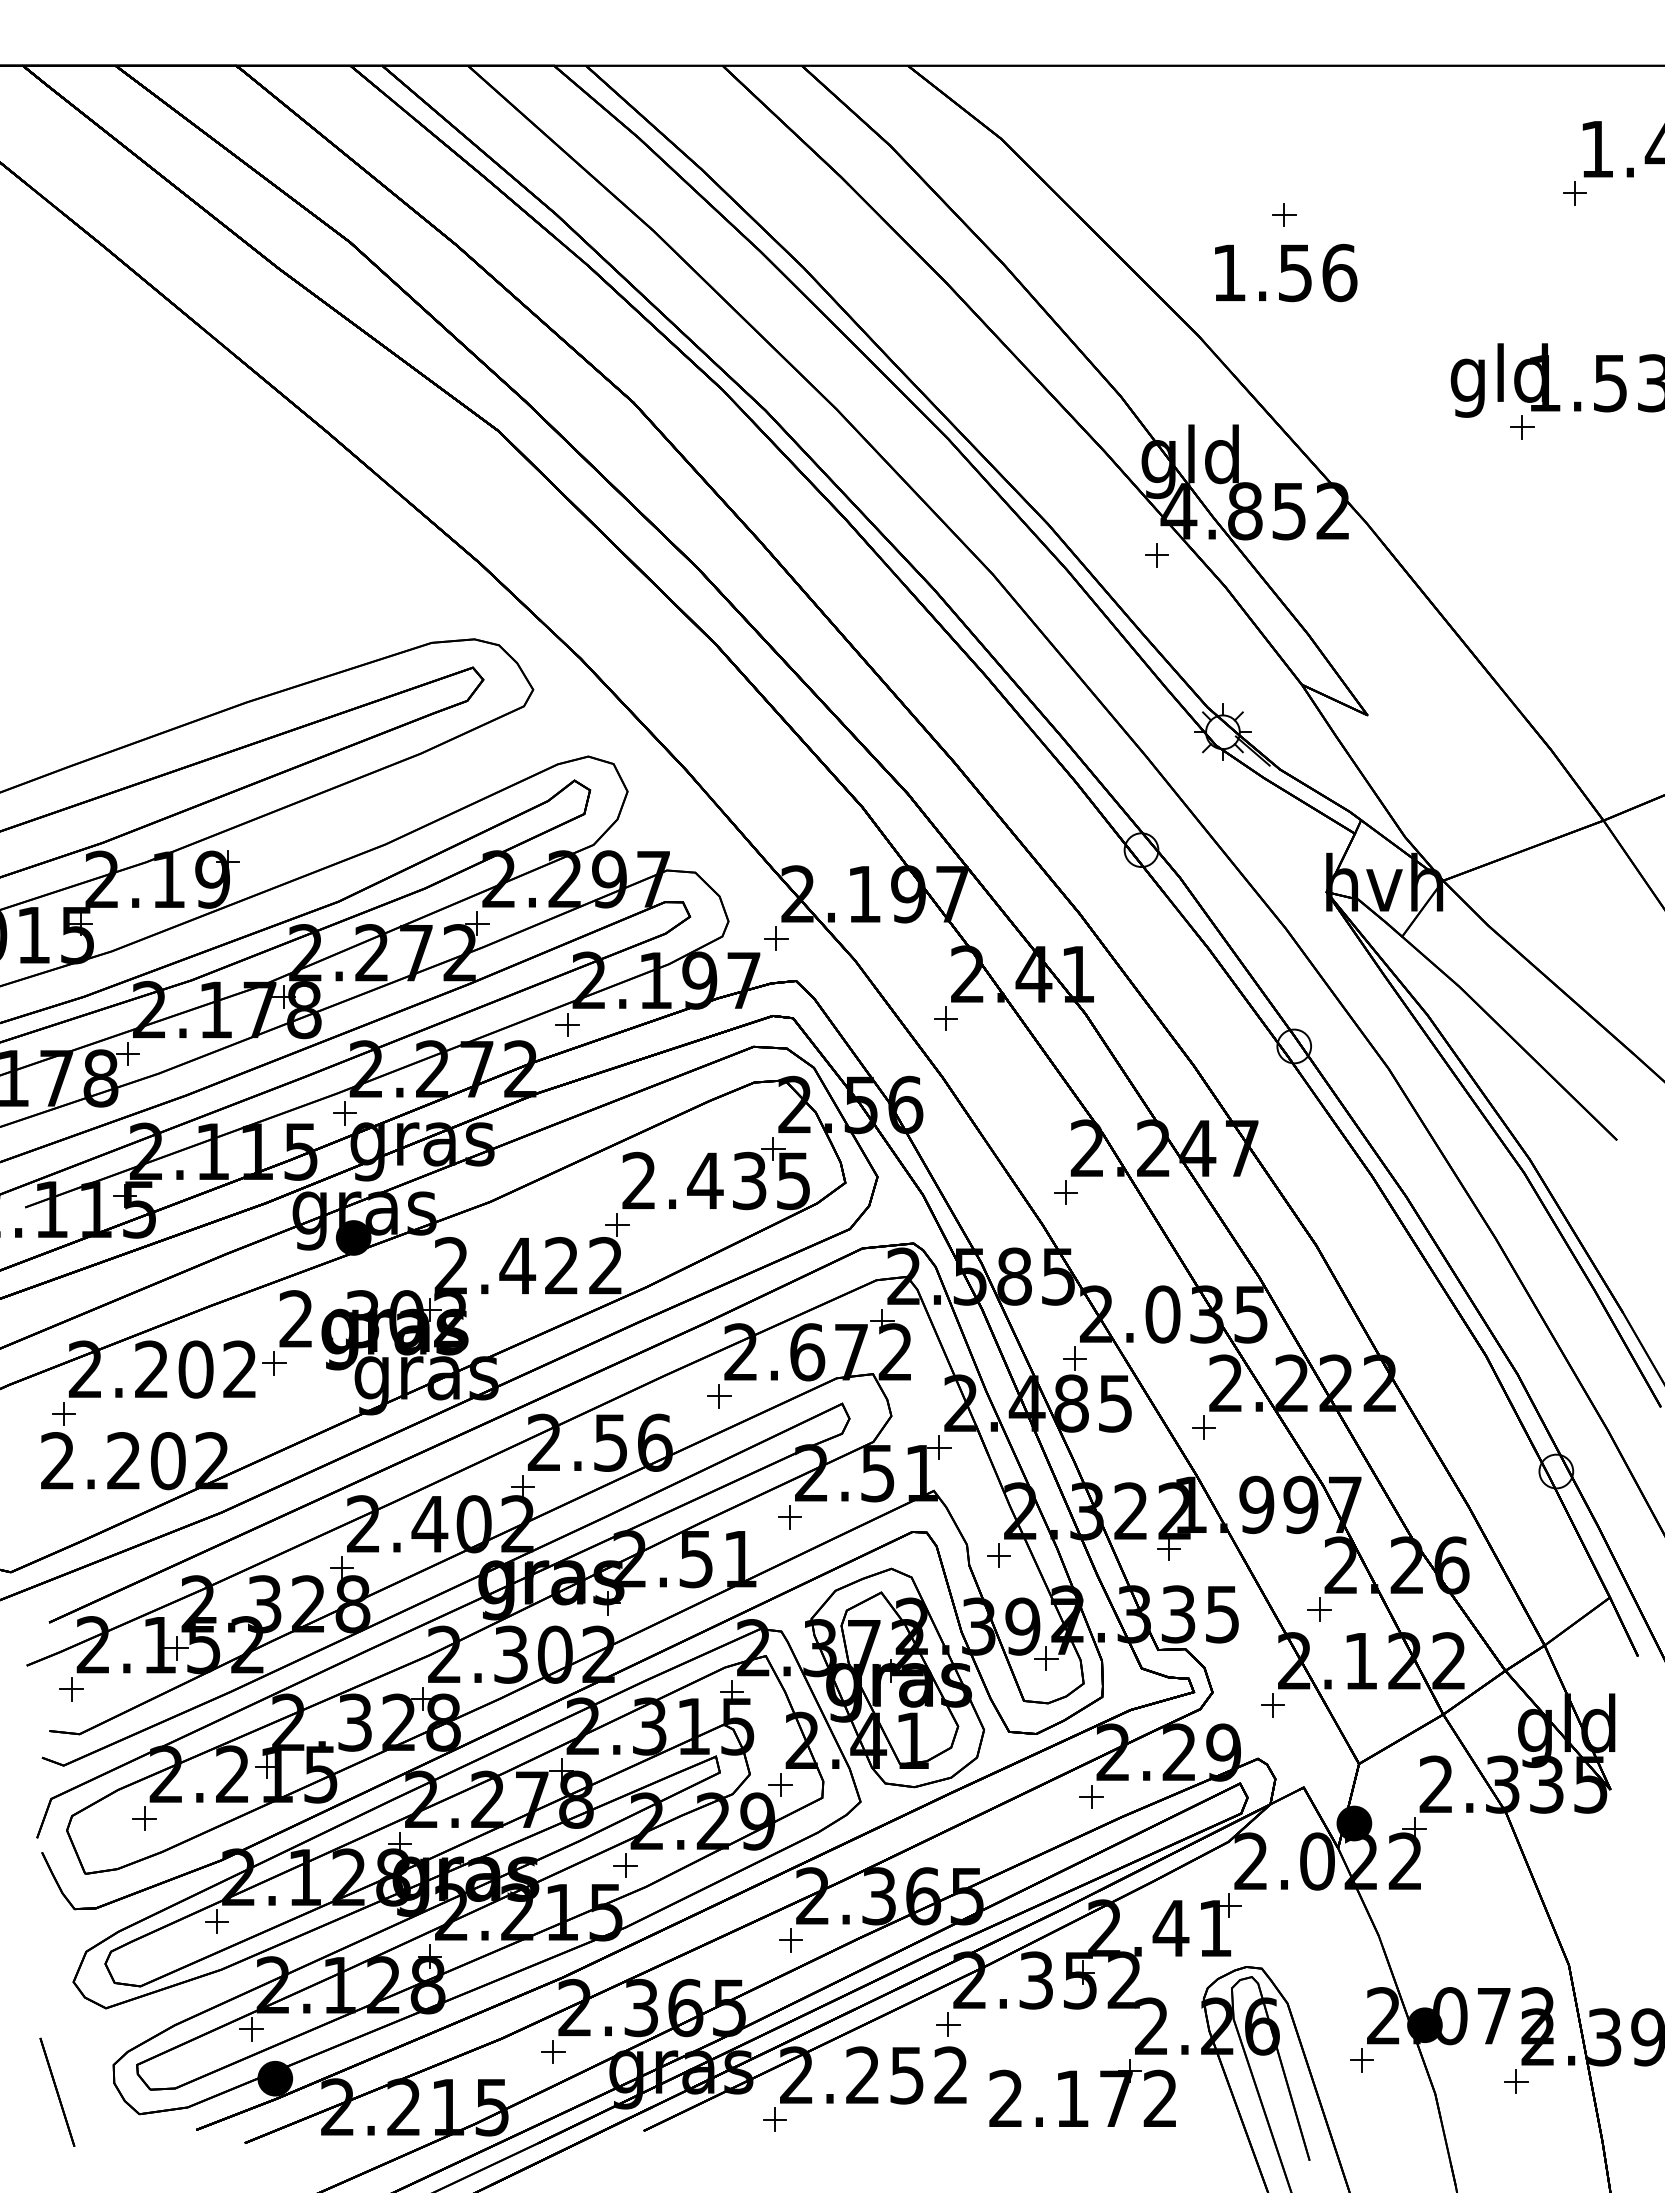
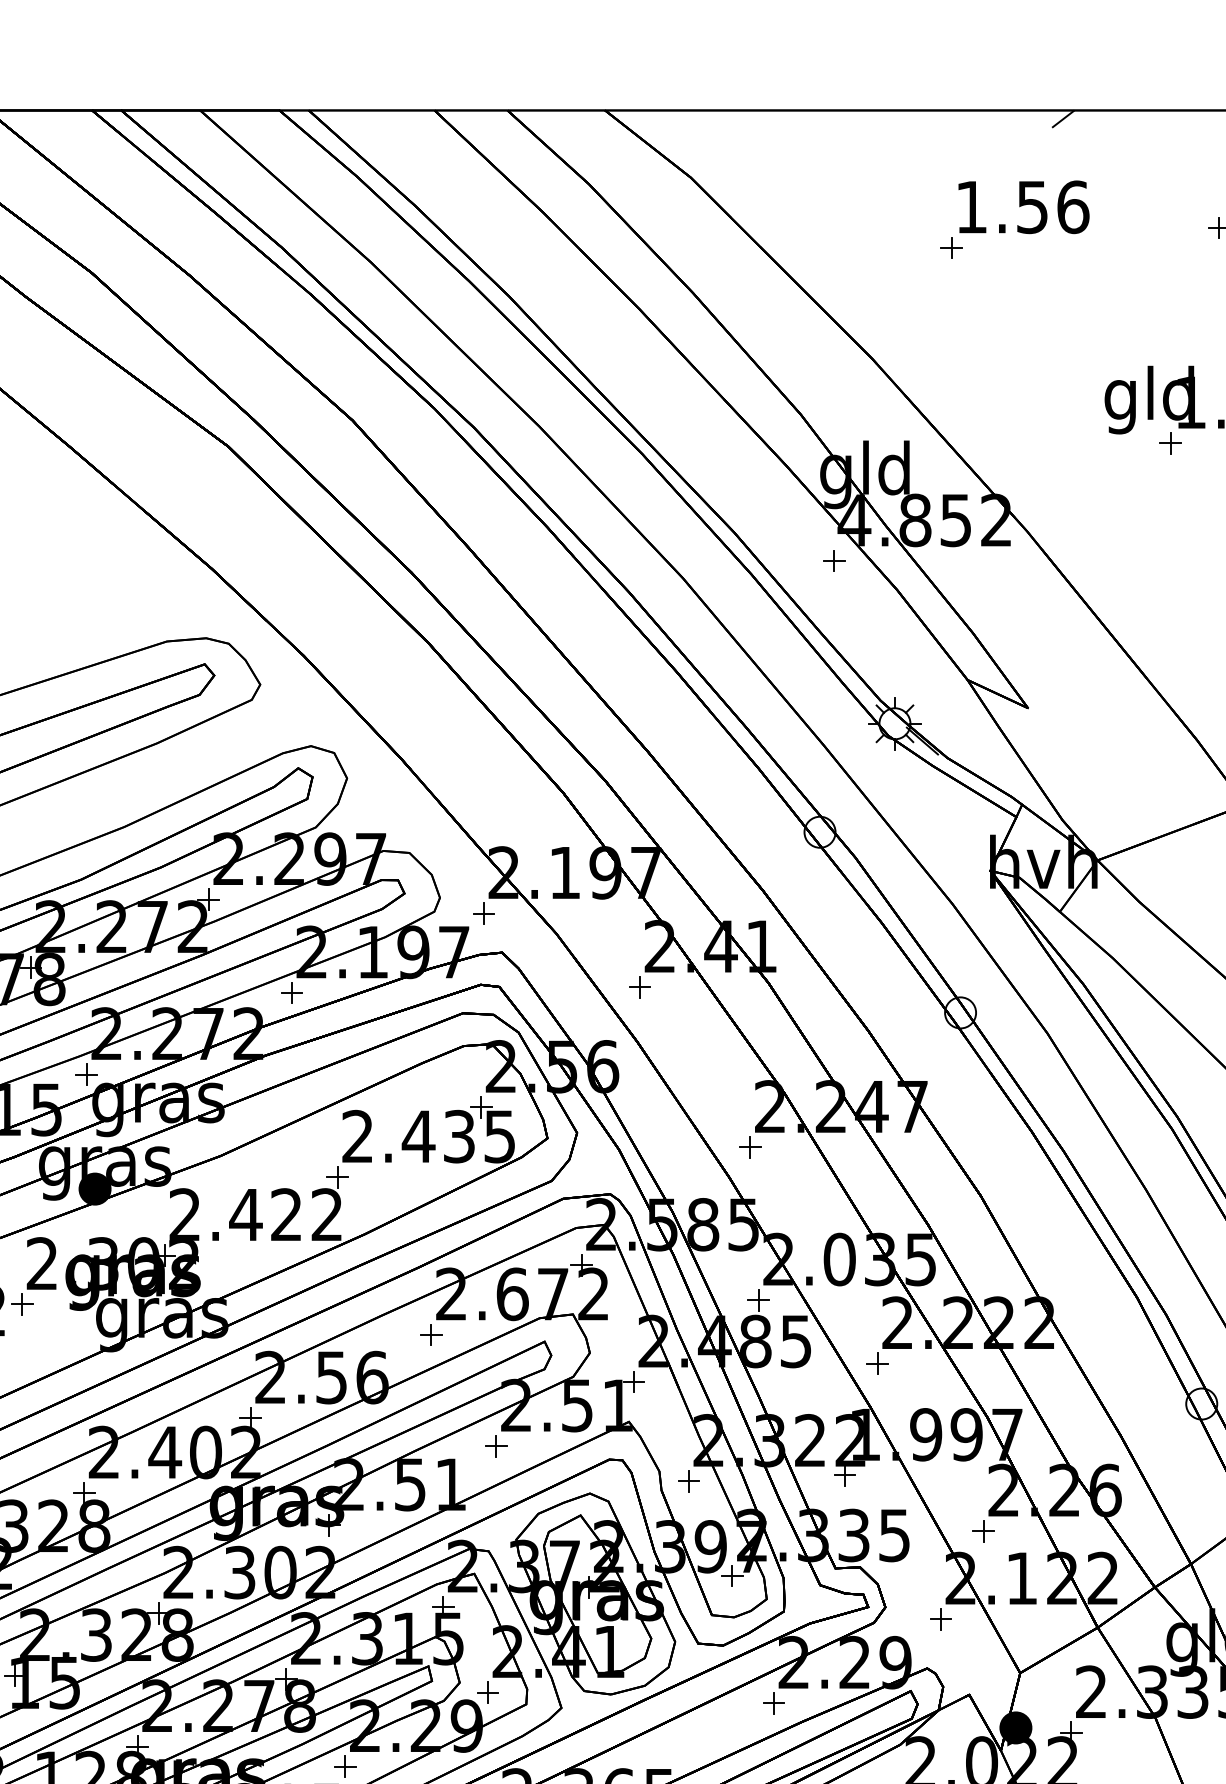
line: (1405, 74) -> (1062, 118), added
text: (1286, 272) -> (1024, 206), moved

